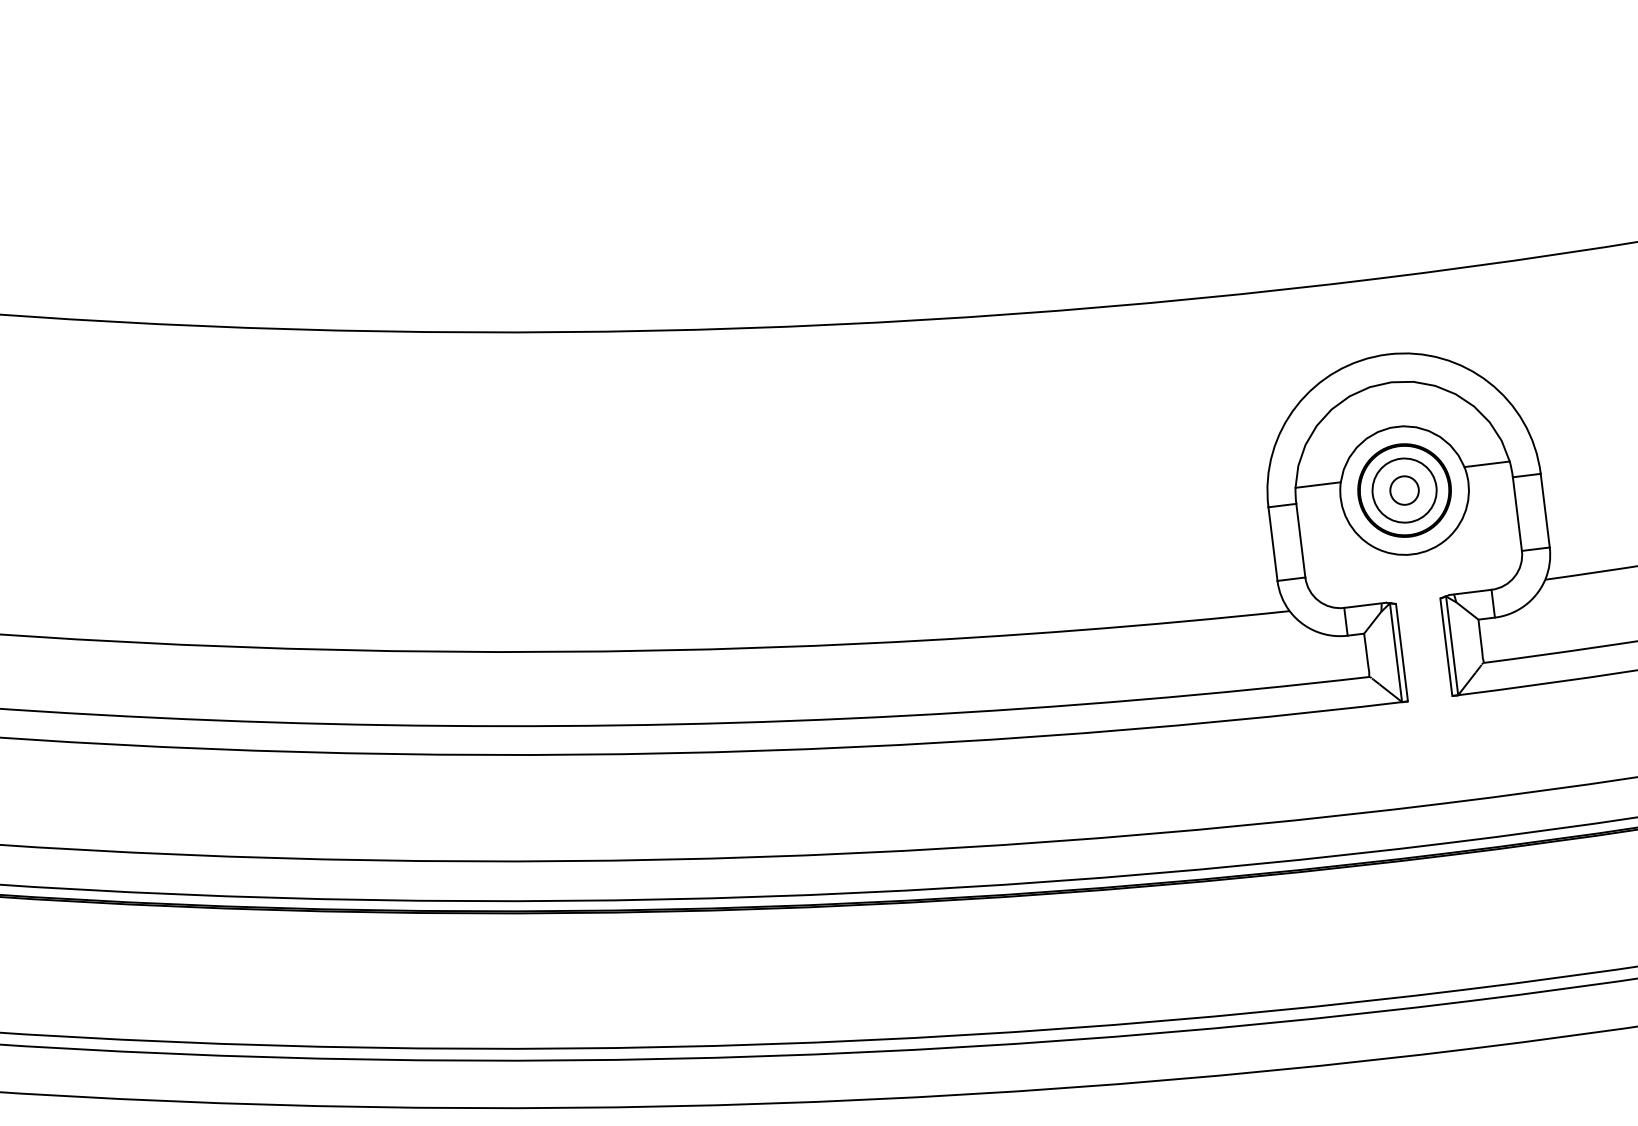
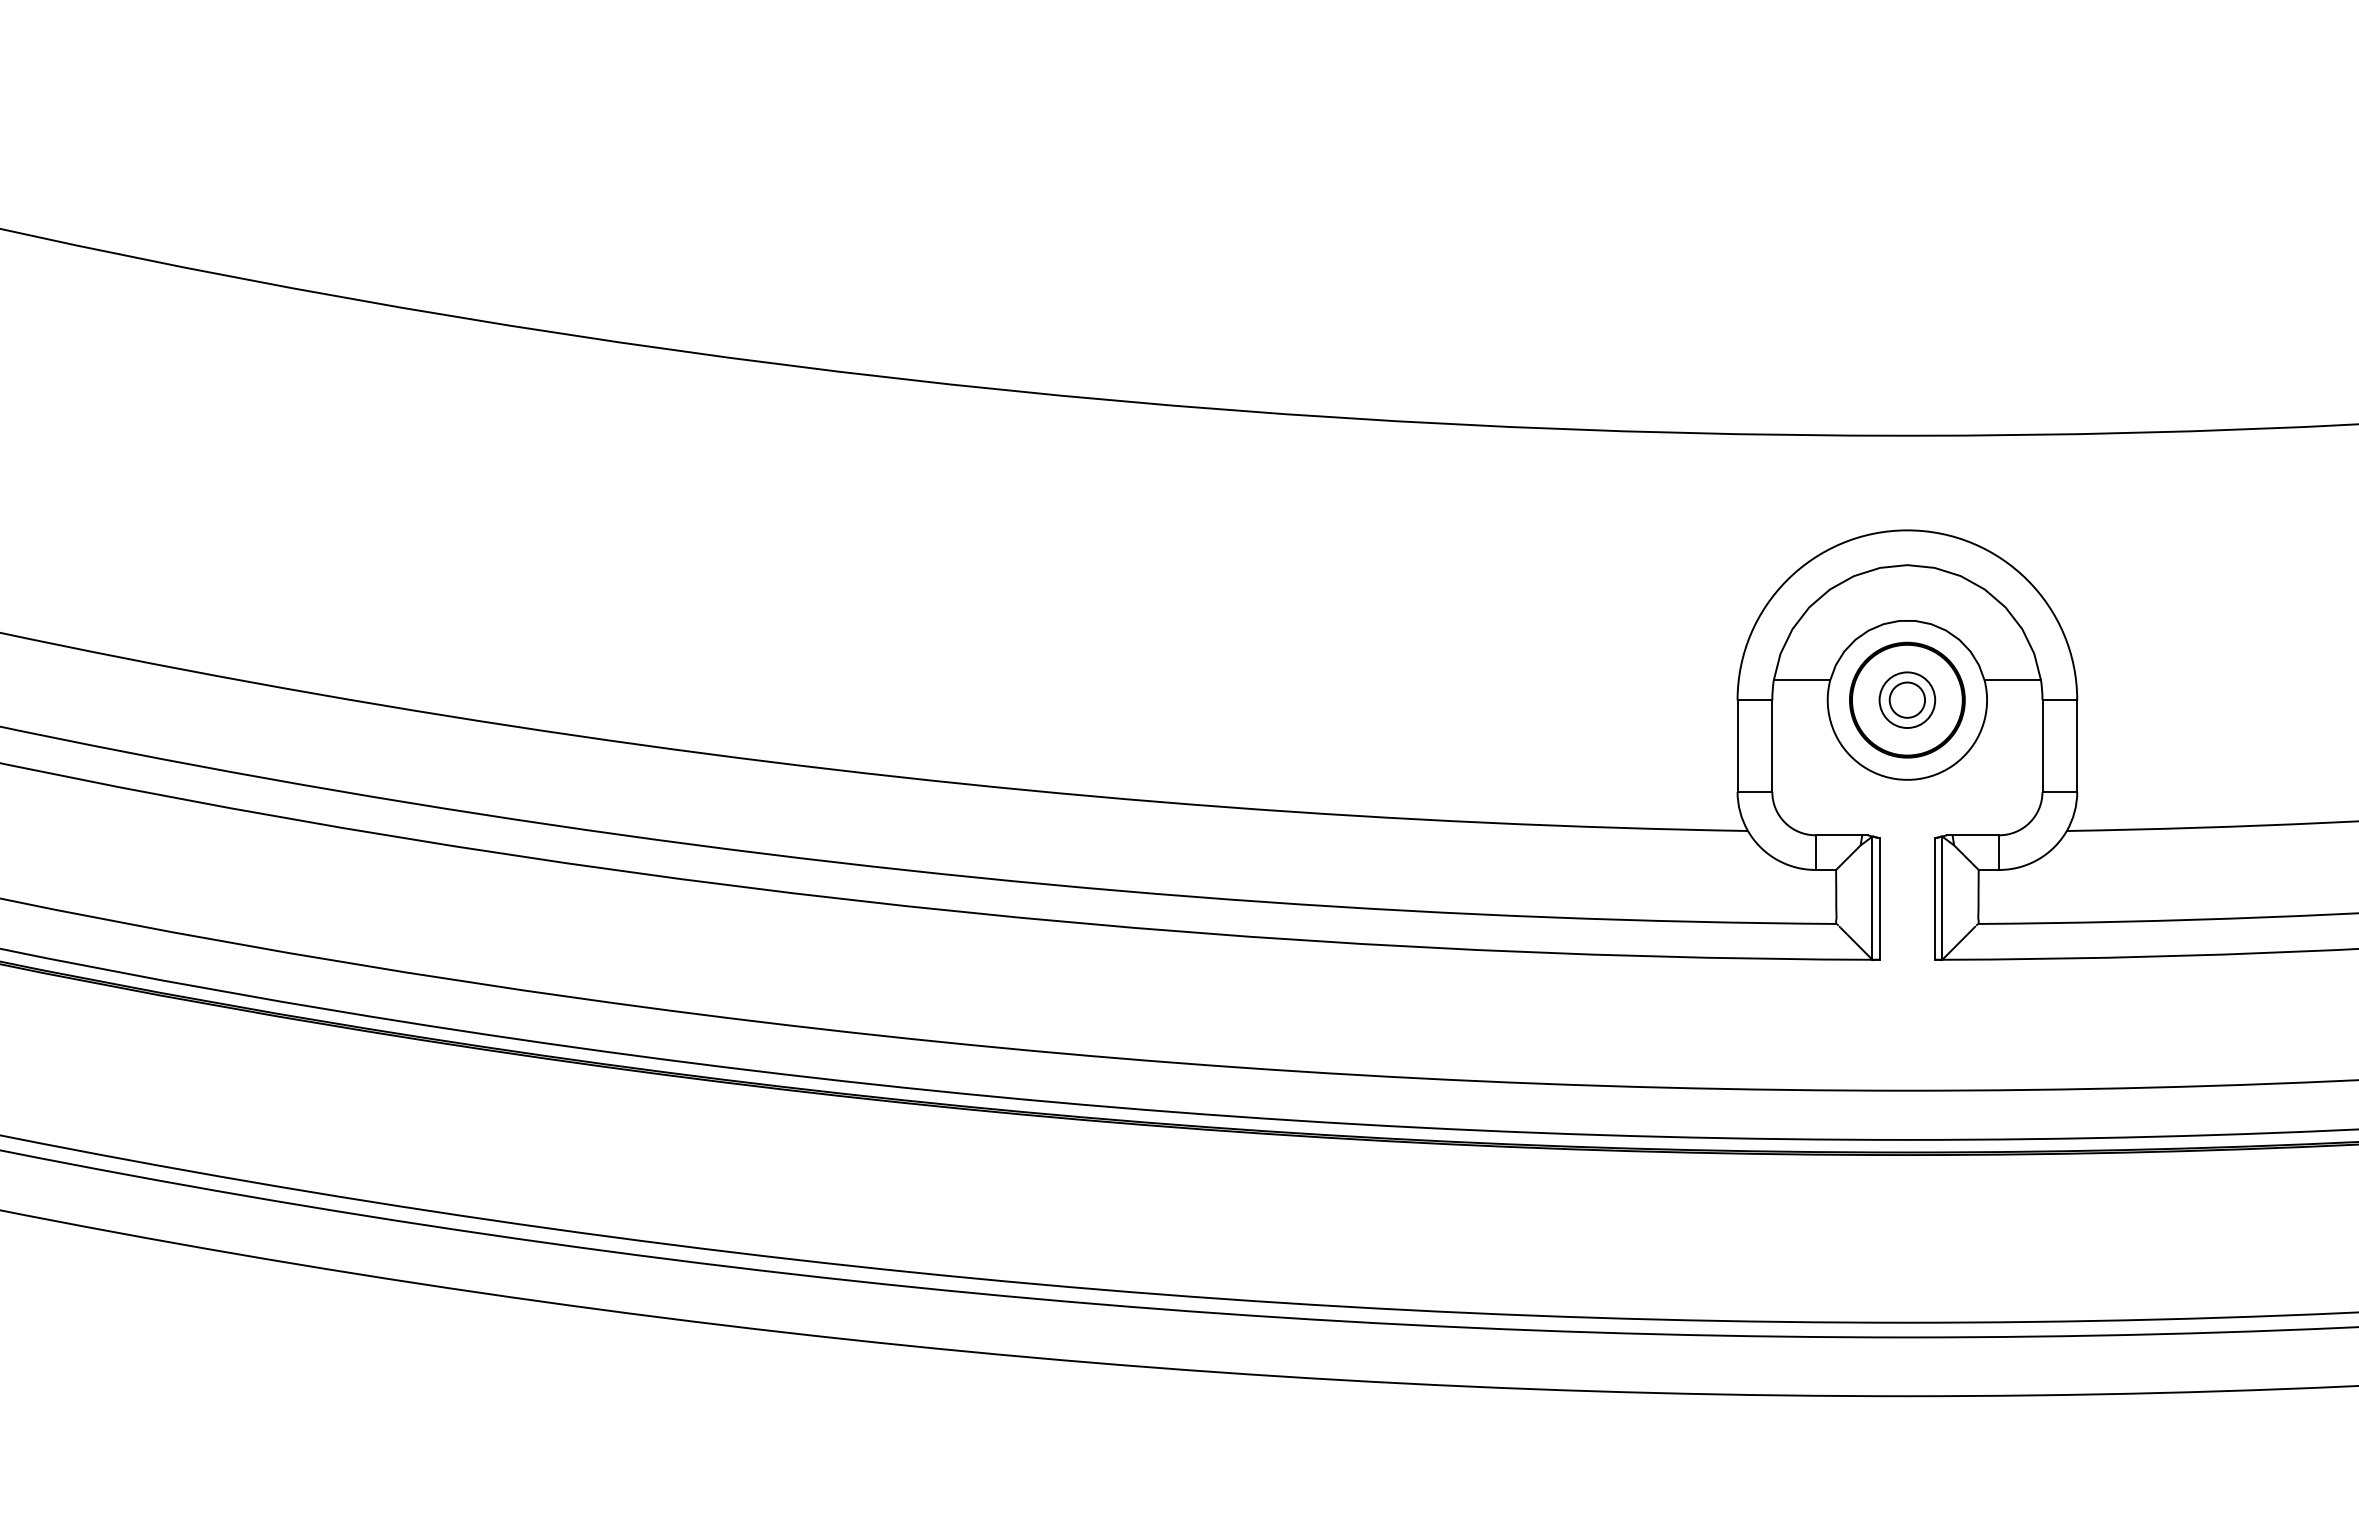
circle: (1404, 490) -> (1907, 699), size x0.7

